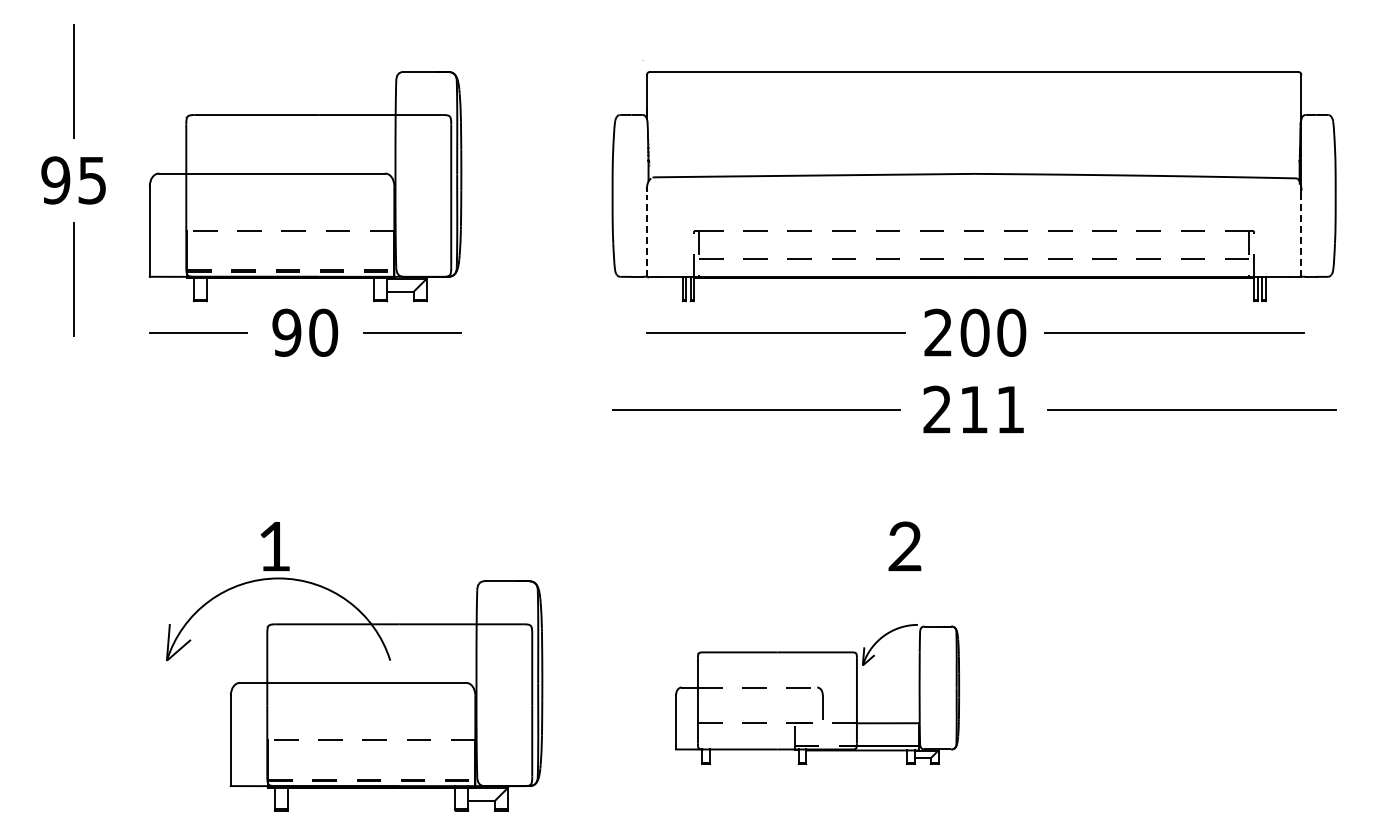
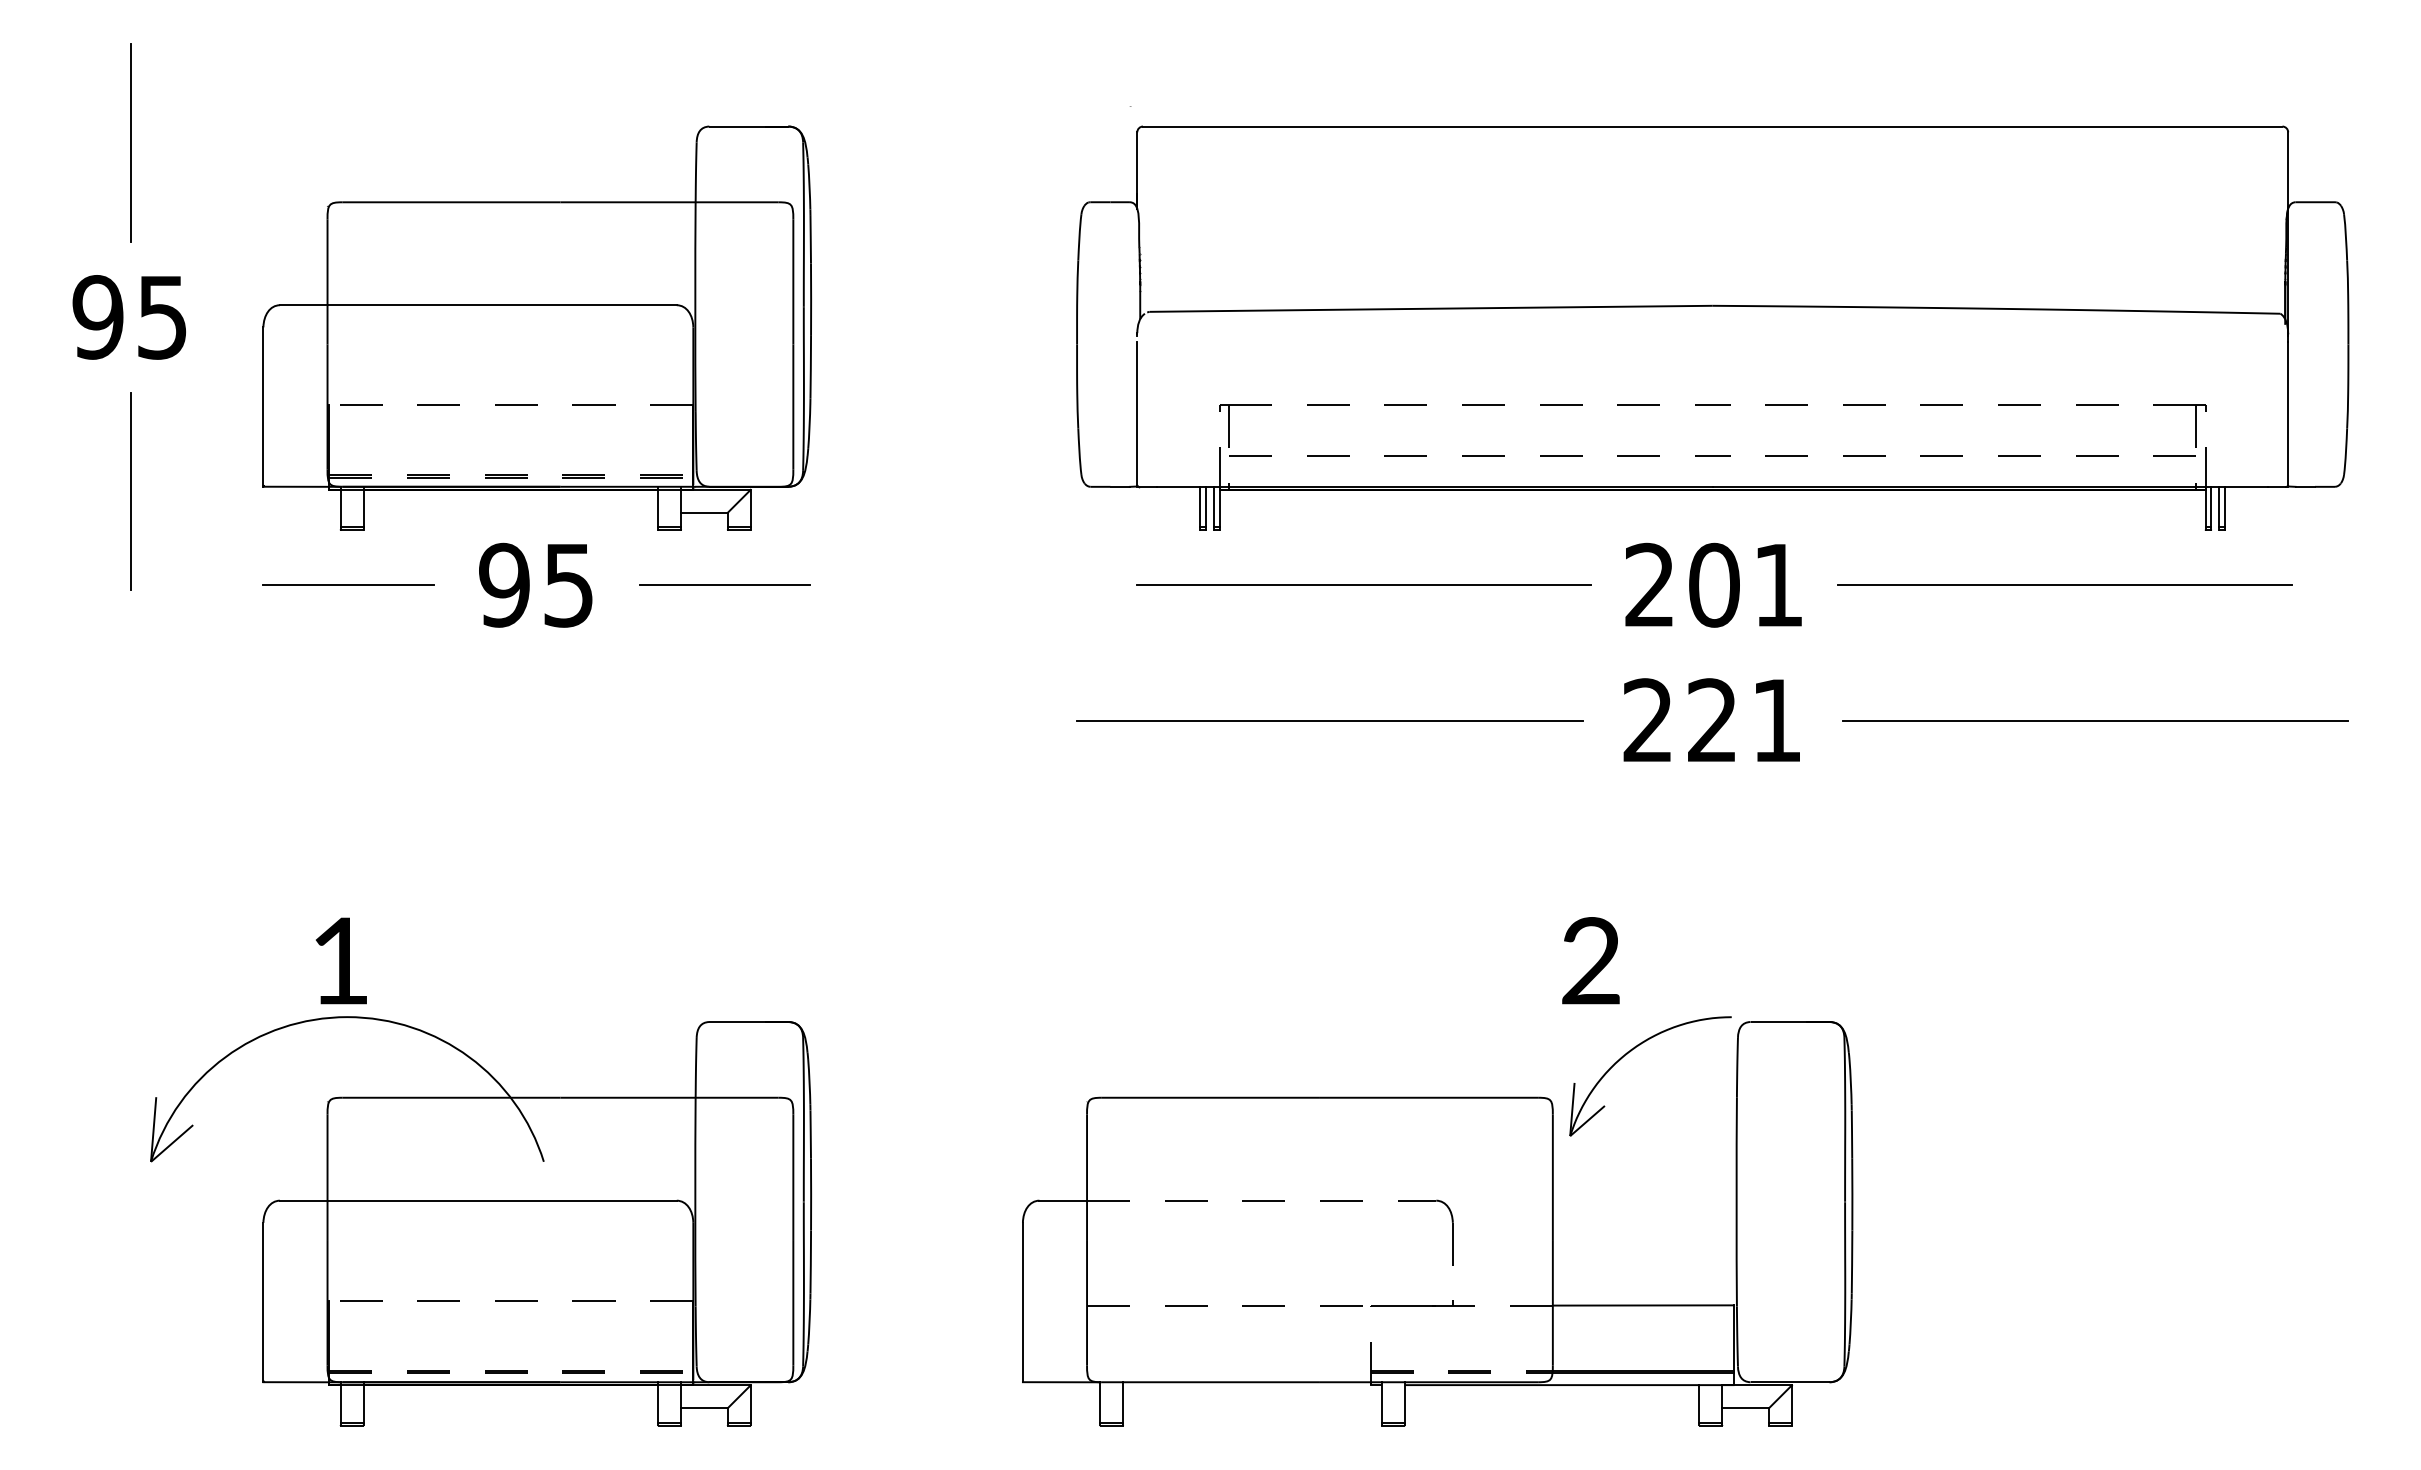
line: (646, 235) -> (1136, 414), dashed -> solid
line: (1301, 235) -> (2288, 414), dashed -> solid
text: (323, 332) -> (568, 584), 90 -> 95
text: (1011, 332) -> (1778, 584), 200 -> 201
text: (973, 409) -> (1711, 720), 211 -> 221
part: (354, 666) -> (480, 1171), moved
part: (817, 694) -> (1437, 1221), size x1.67

